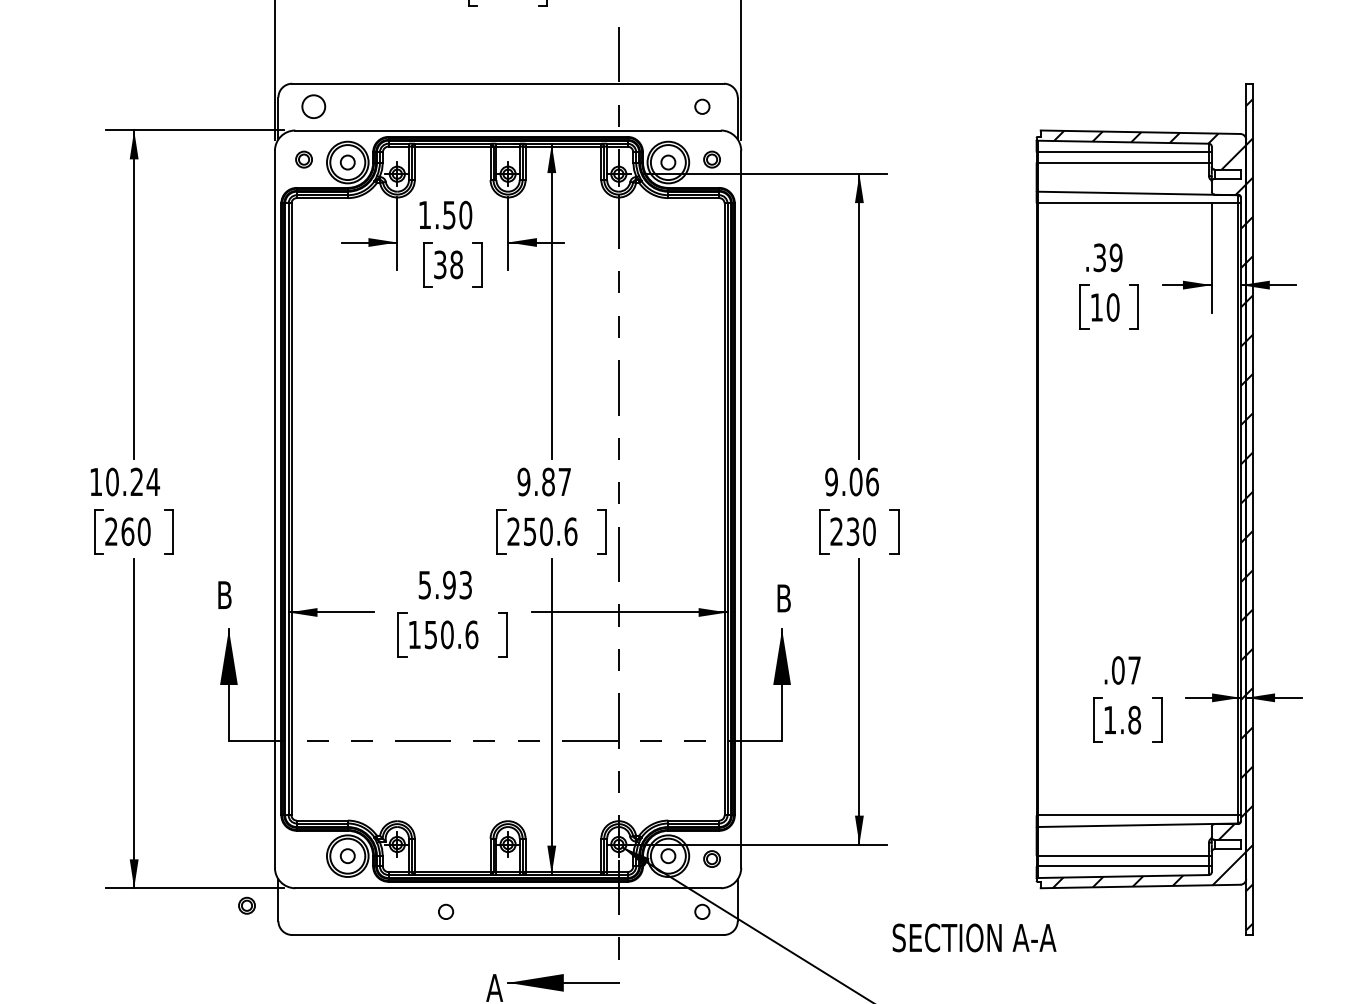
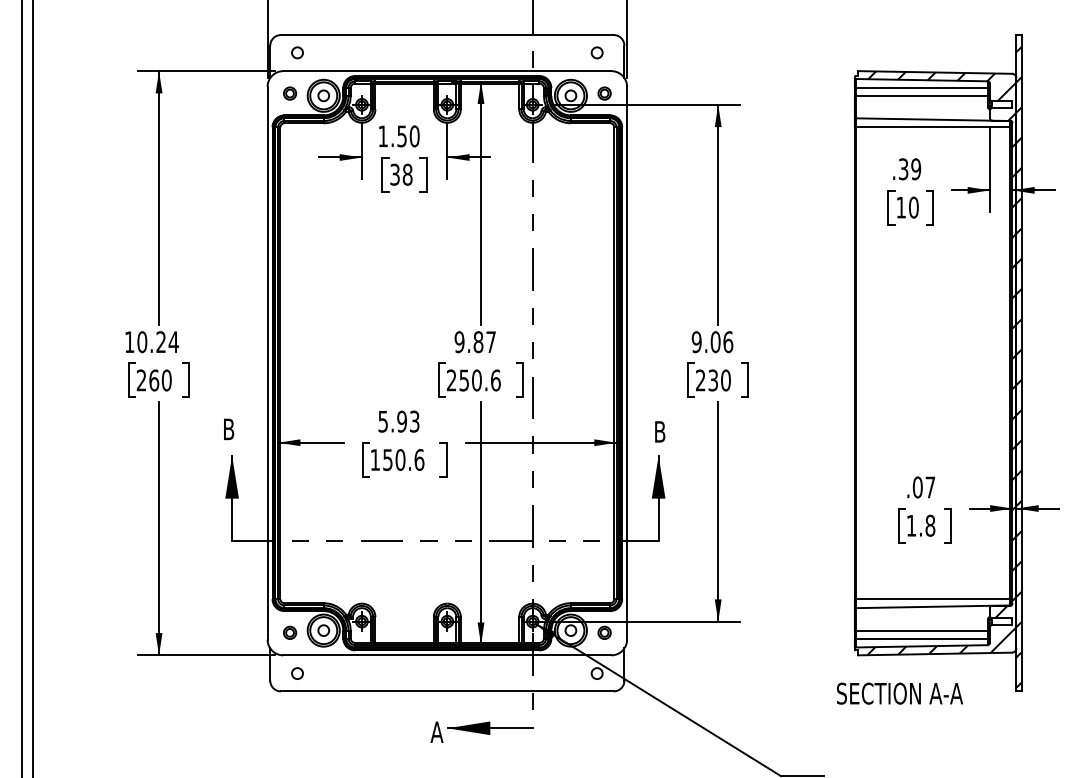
circle: (313, 106) -> (297, 52), size x0.62
part: (247, 905) -> (290, 632), moved
circle: (446, 911) -> (297, 673), moved
text: (973, 937) -> (899, 693), moved

